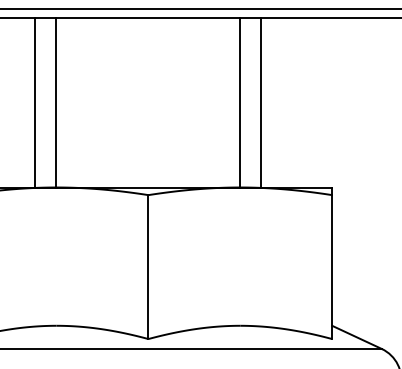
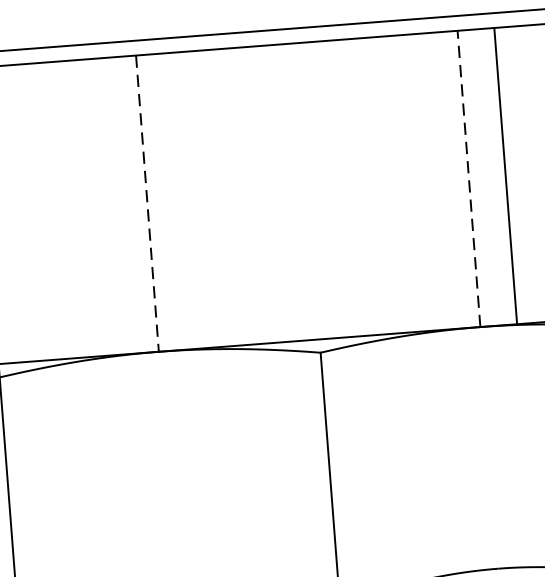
line: (35, 102) -> (110, 206), removed
line: (56, 102) -> (147, 203), solid -> dashed
line: (240, 102) -> (469, 178), solid -> dashed

